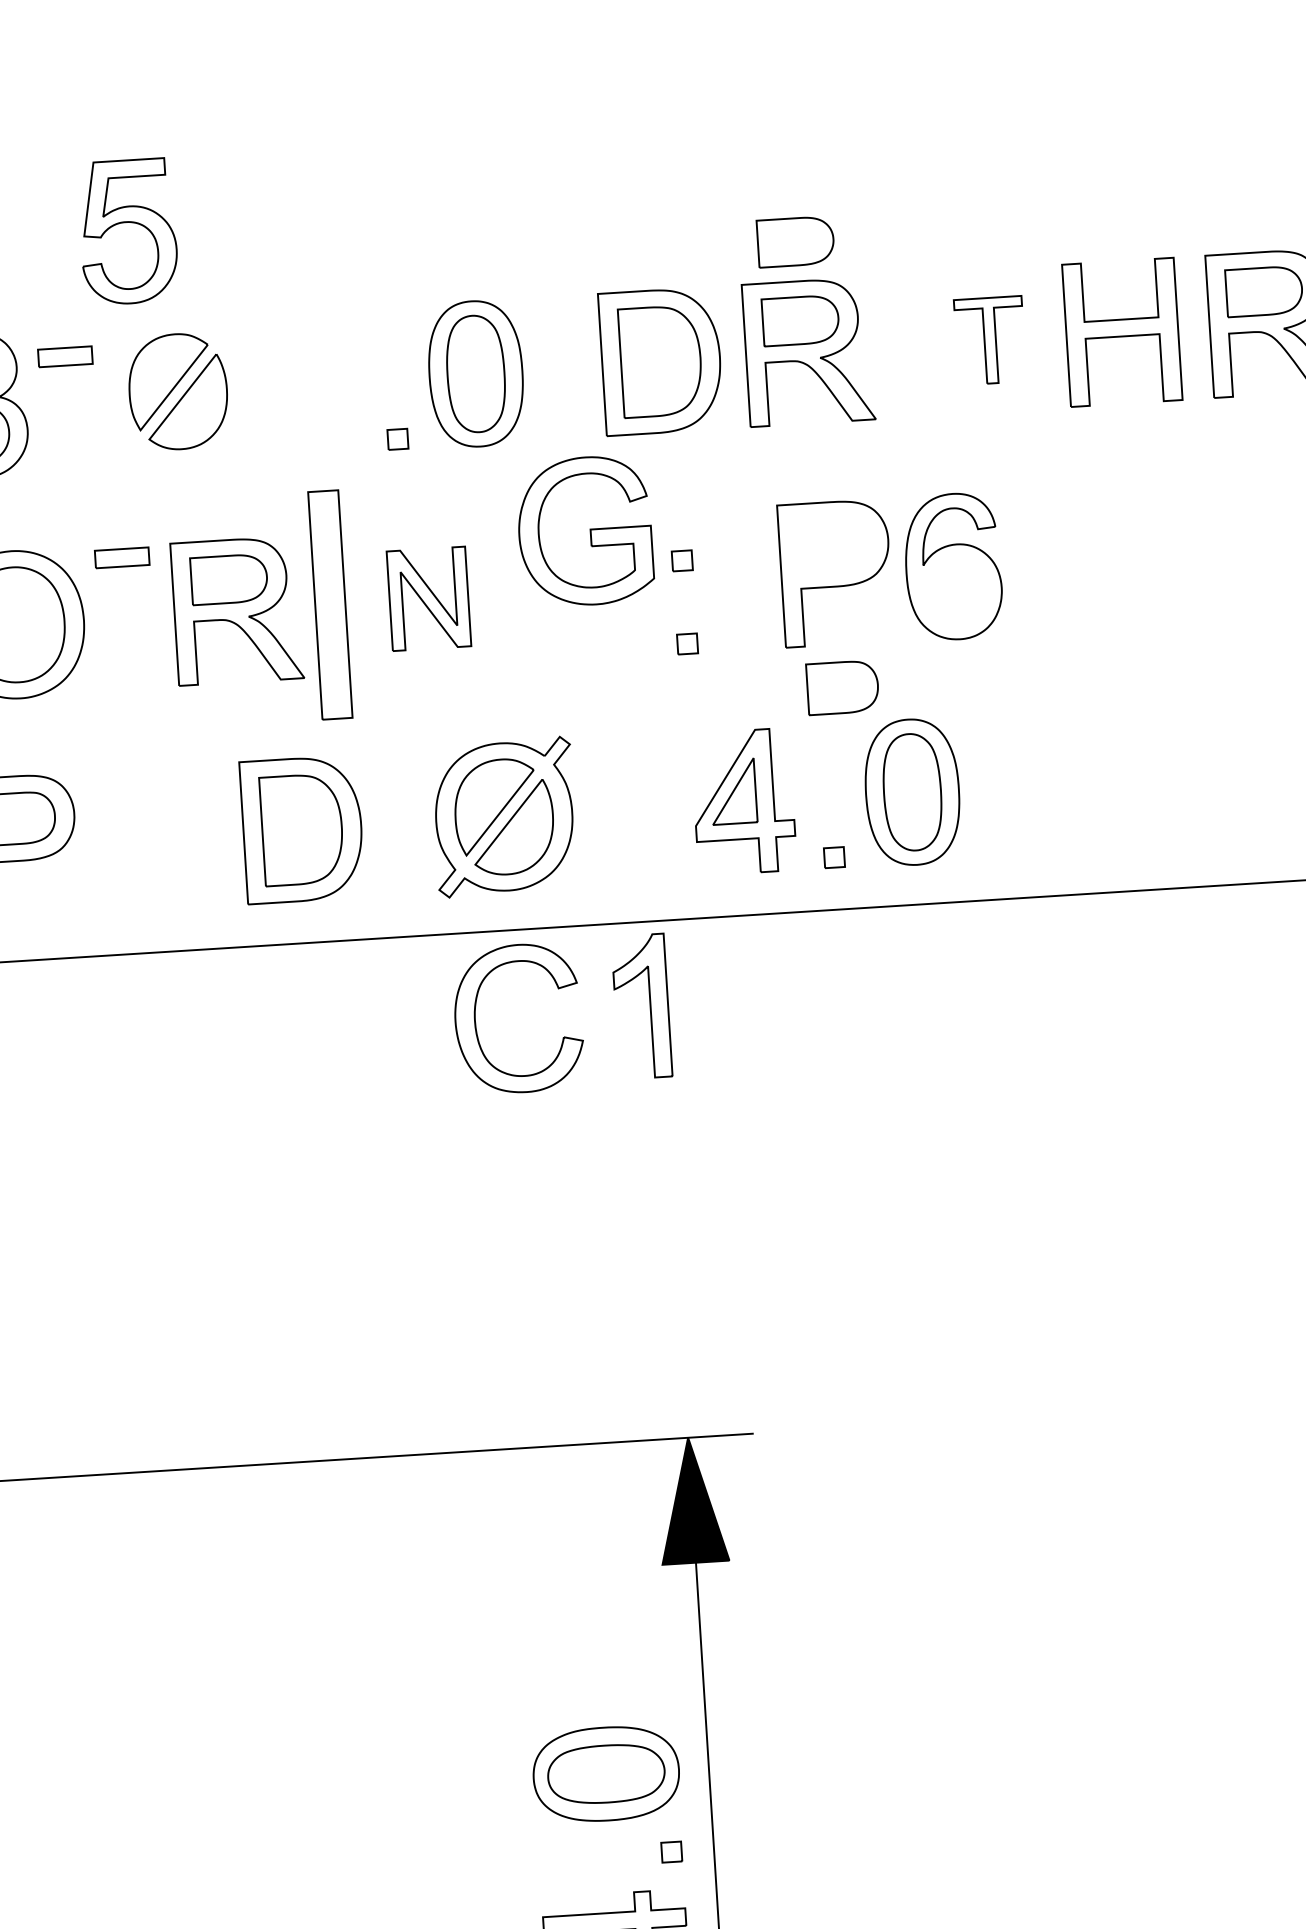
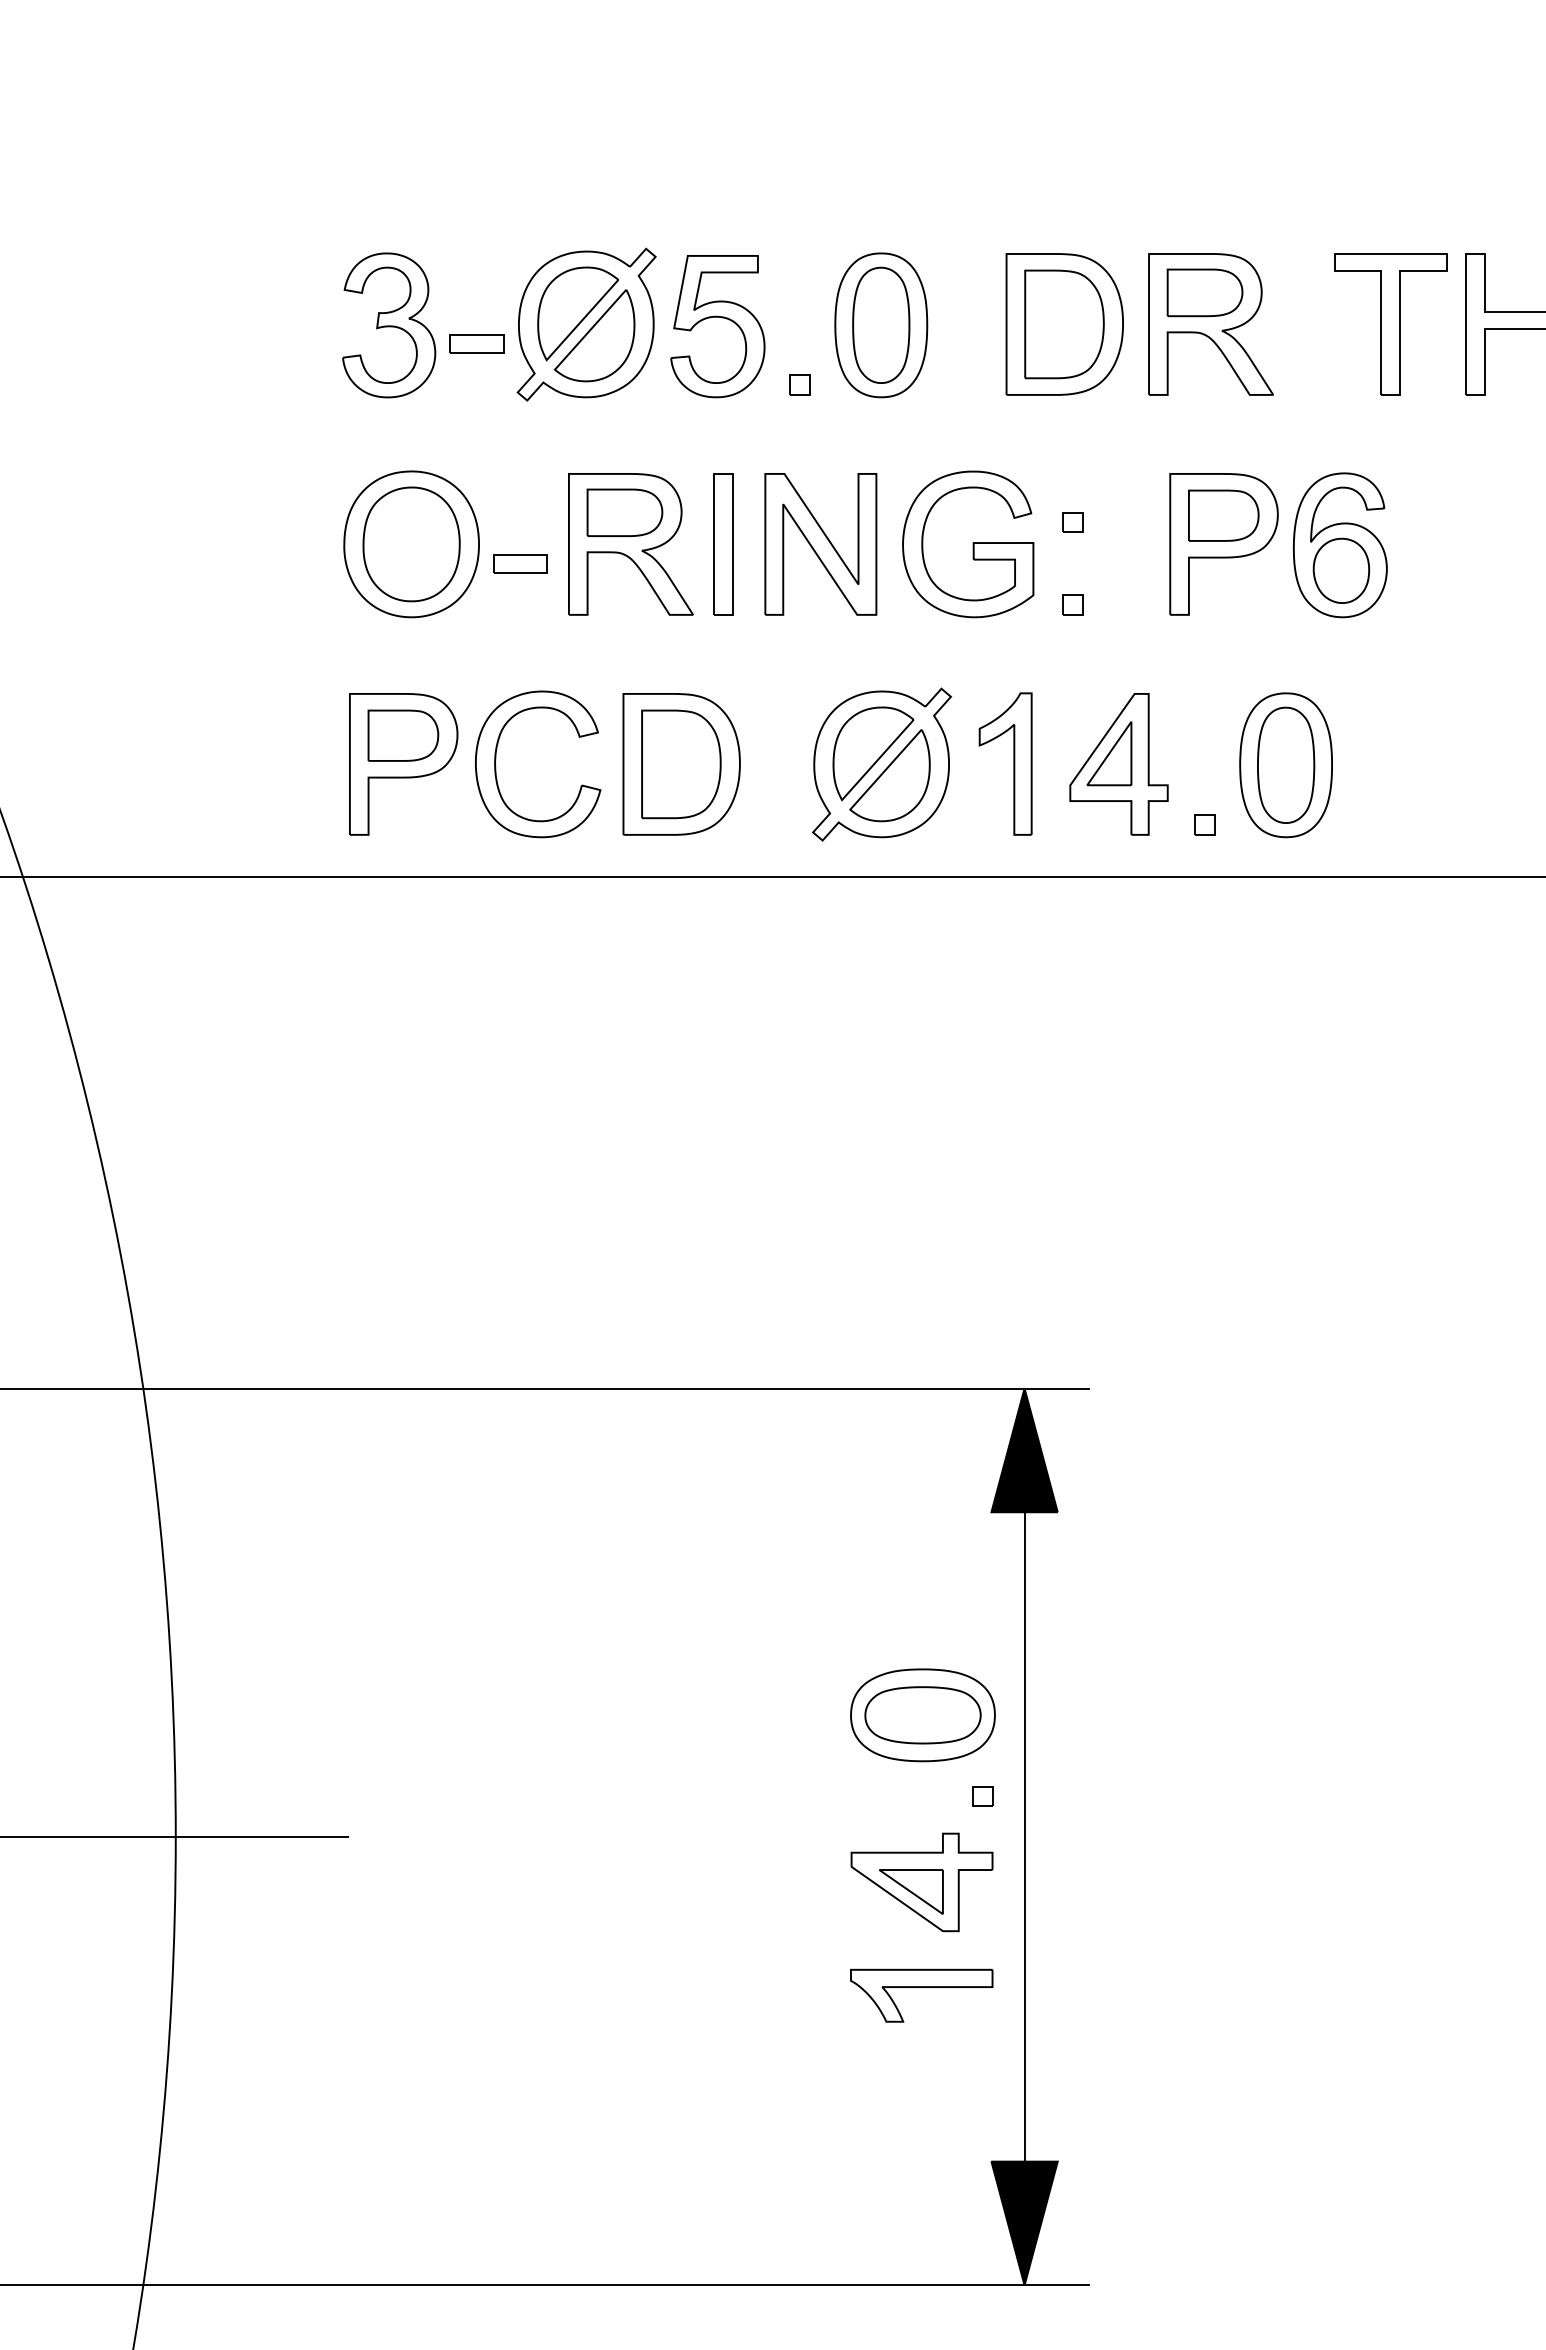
part: (127, 222) -> (717, 317), moved
part: (795, 241) -> (1204, 214), removed
part: (989, 340) -> (1390, 324), size x1.67
part: (64, 356) -> (476, 343), moved
part: (178, 391) -> (586, 324), added
part: (585, 531) -> (968, 544), moved
part: (122, 557) -> (520, 563), moved
part: (956, 592) -> (1341, 570), added
part: (428, 598) -> (820, 544), size x1.43
part: (330, 605) -> (723, 544), size x0.62
part: (842, 687) -> (1223, 515), moved
part: (649, 1005) -> (1013, 763), moved
part: (476, 1023) -> (496, 766), moved

